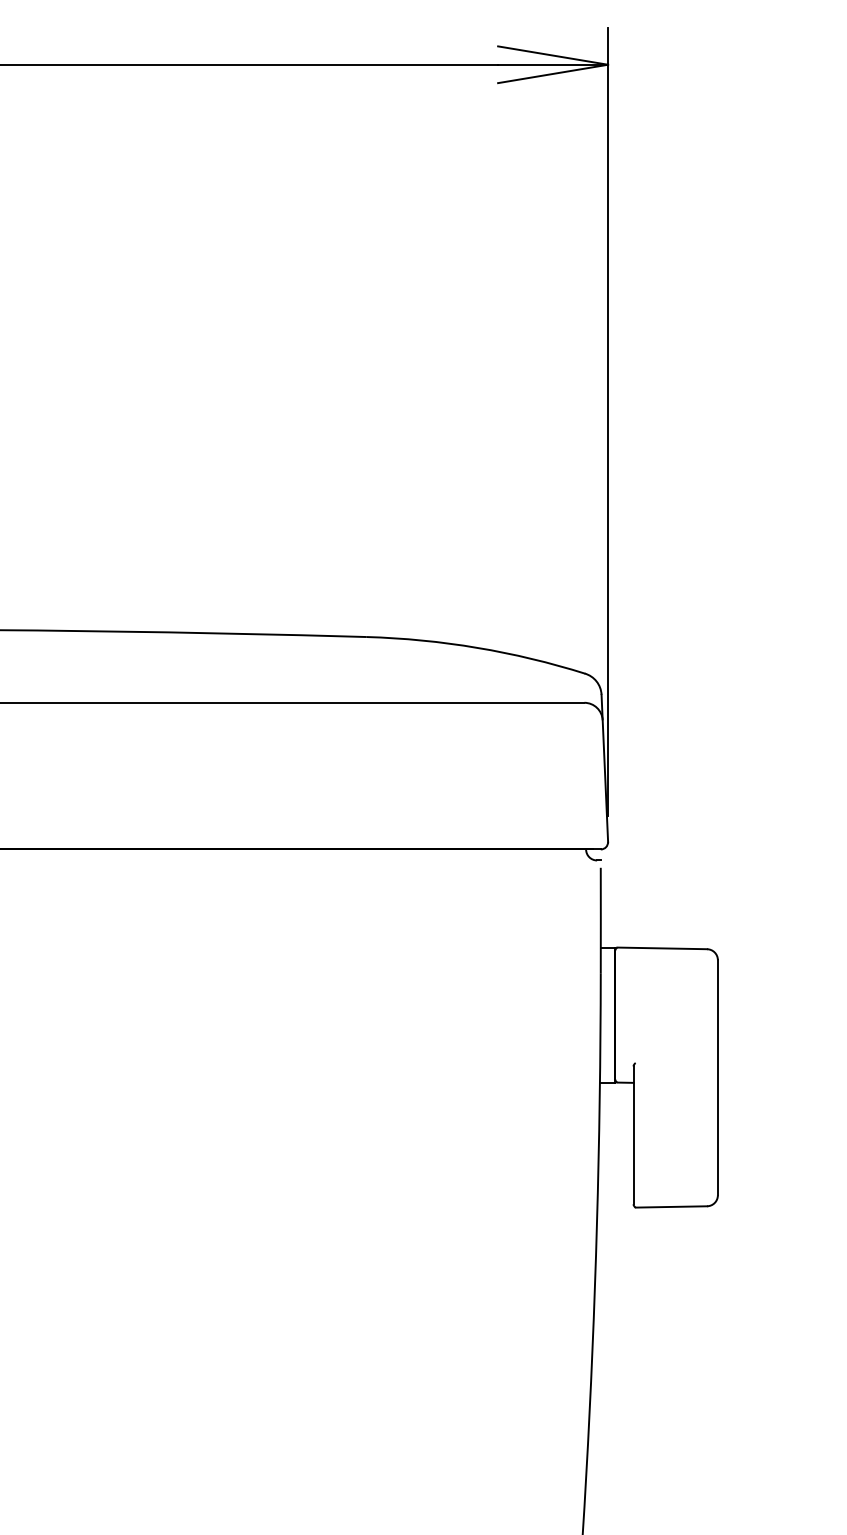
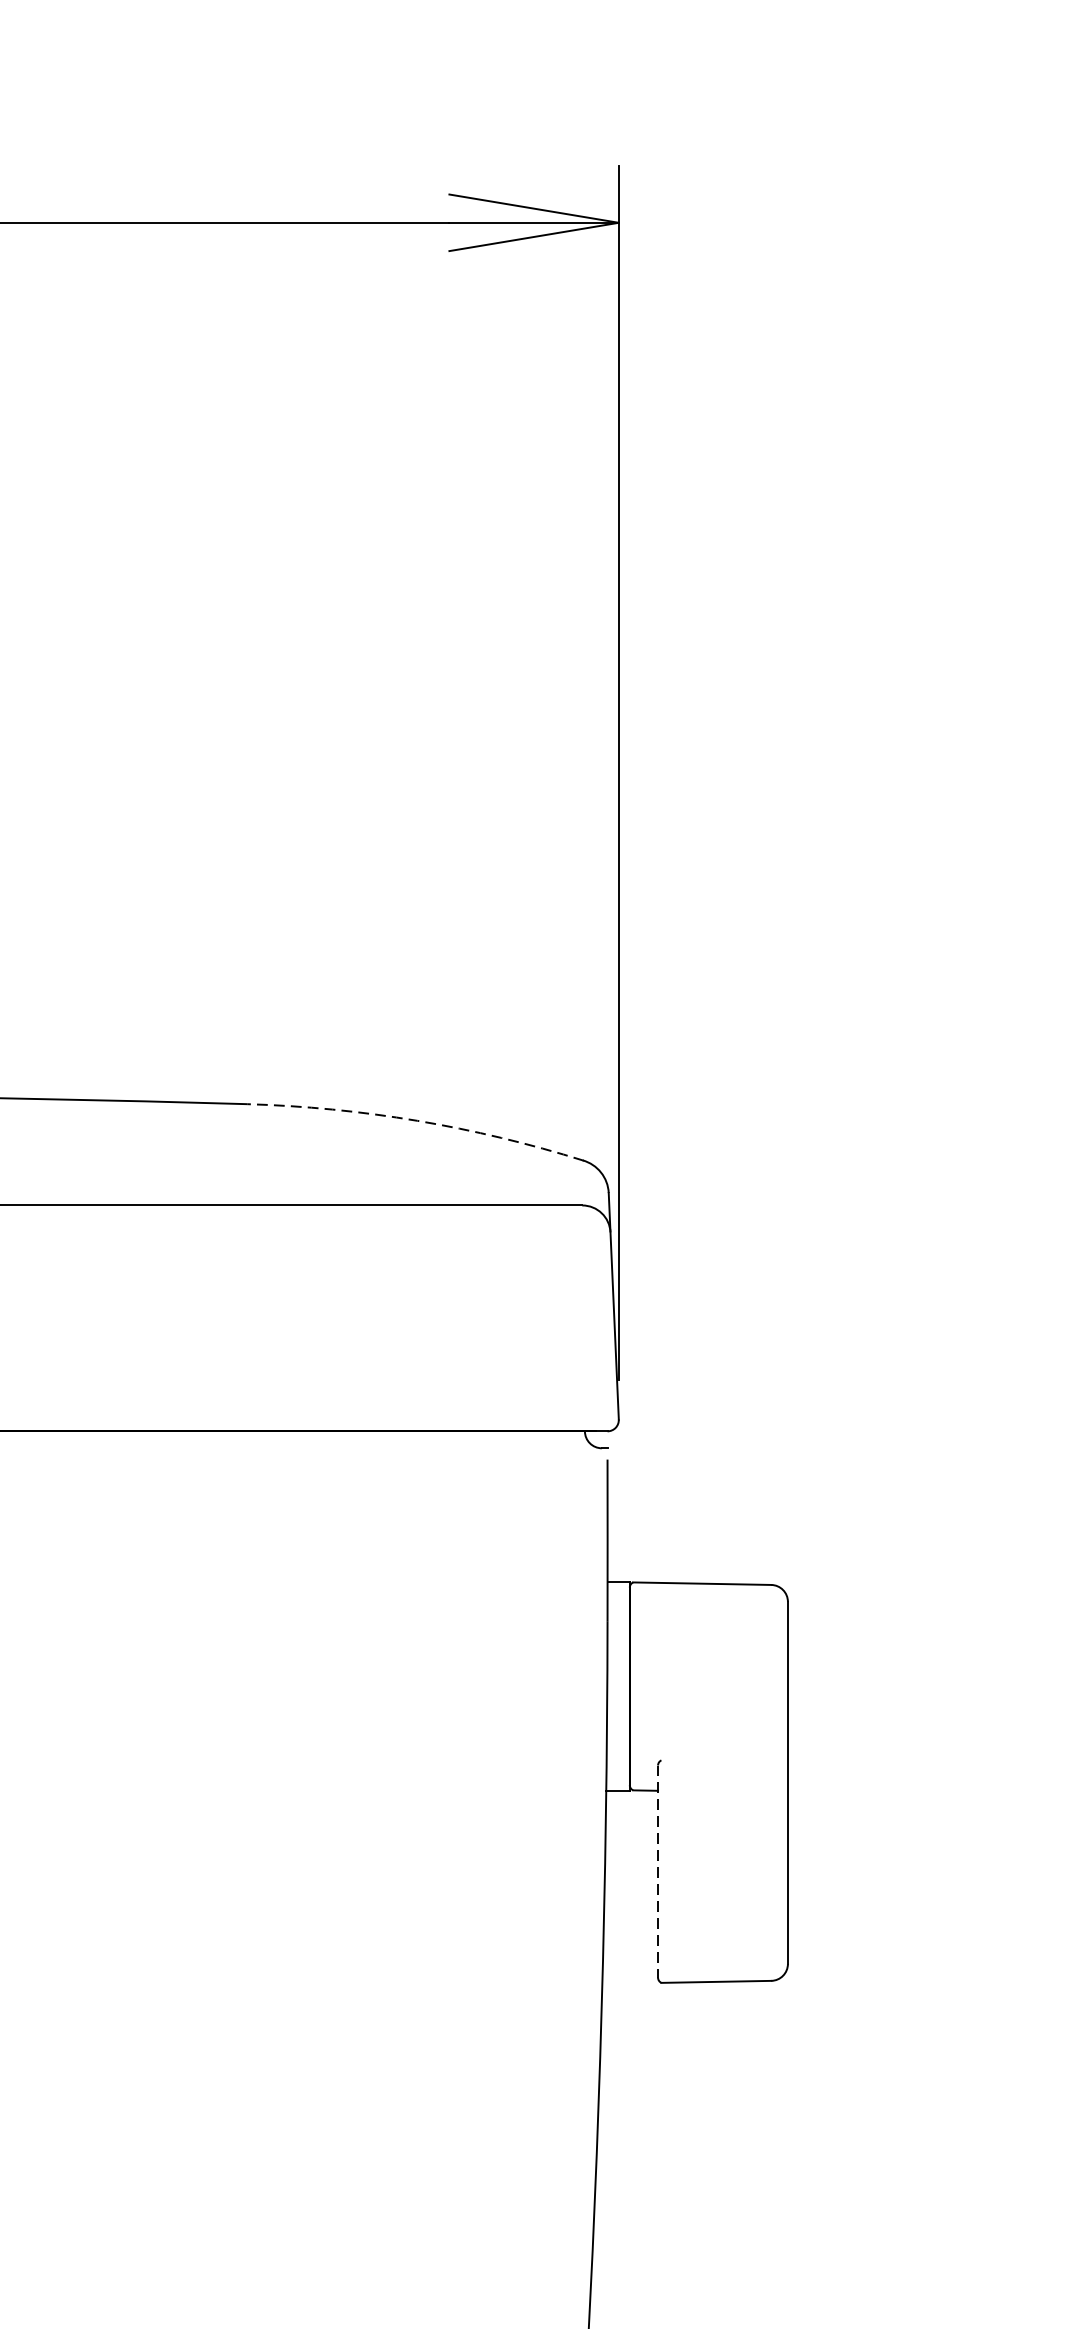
arc: (477, 647) -> (417, 1120), solid -> dashed
line: (633, 1135) -> (657, 1871), solid -> dashed

